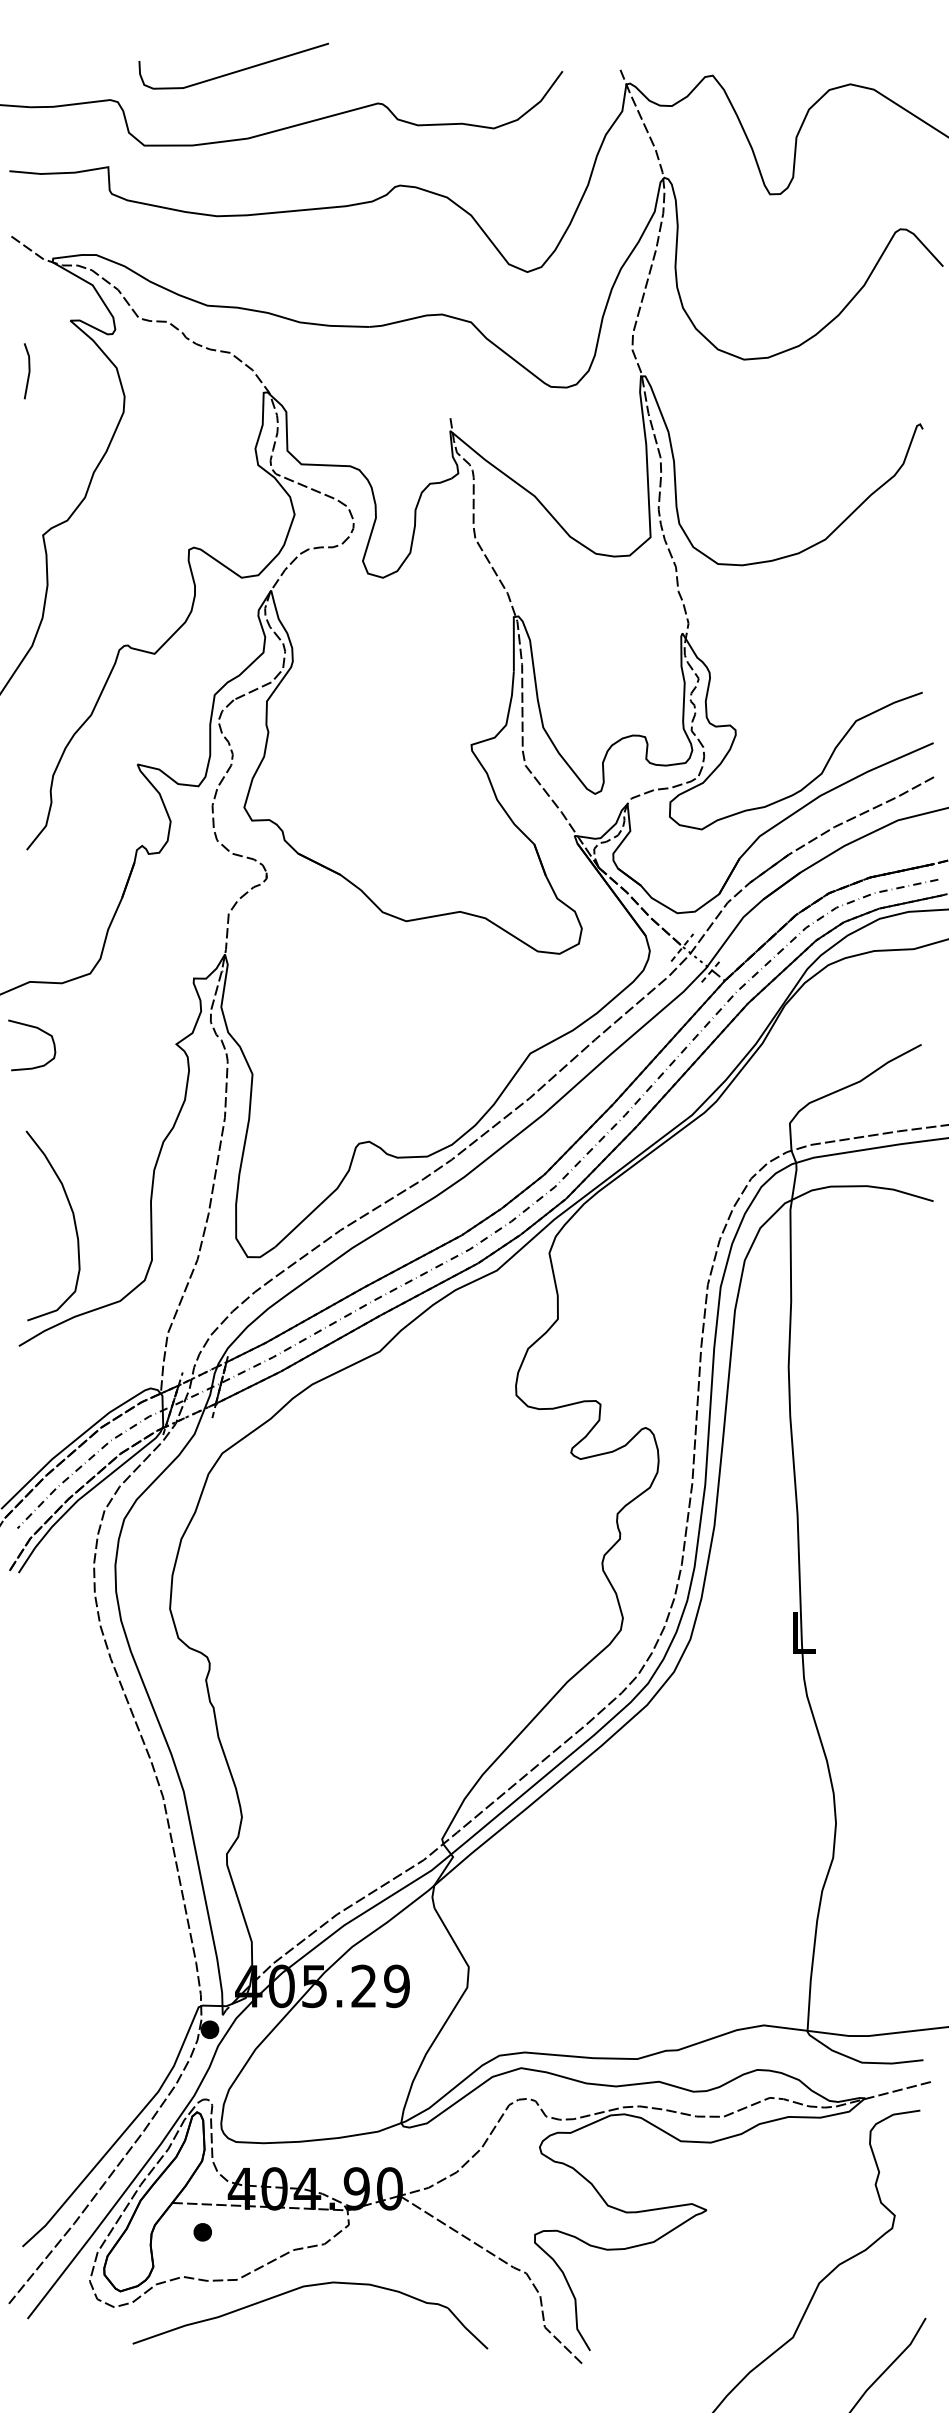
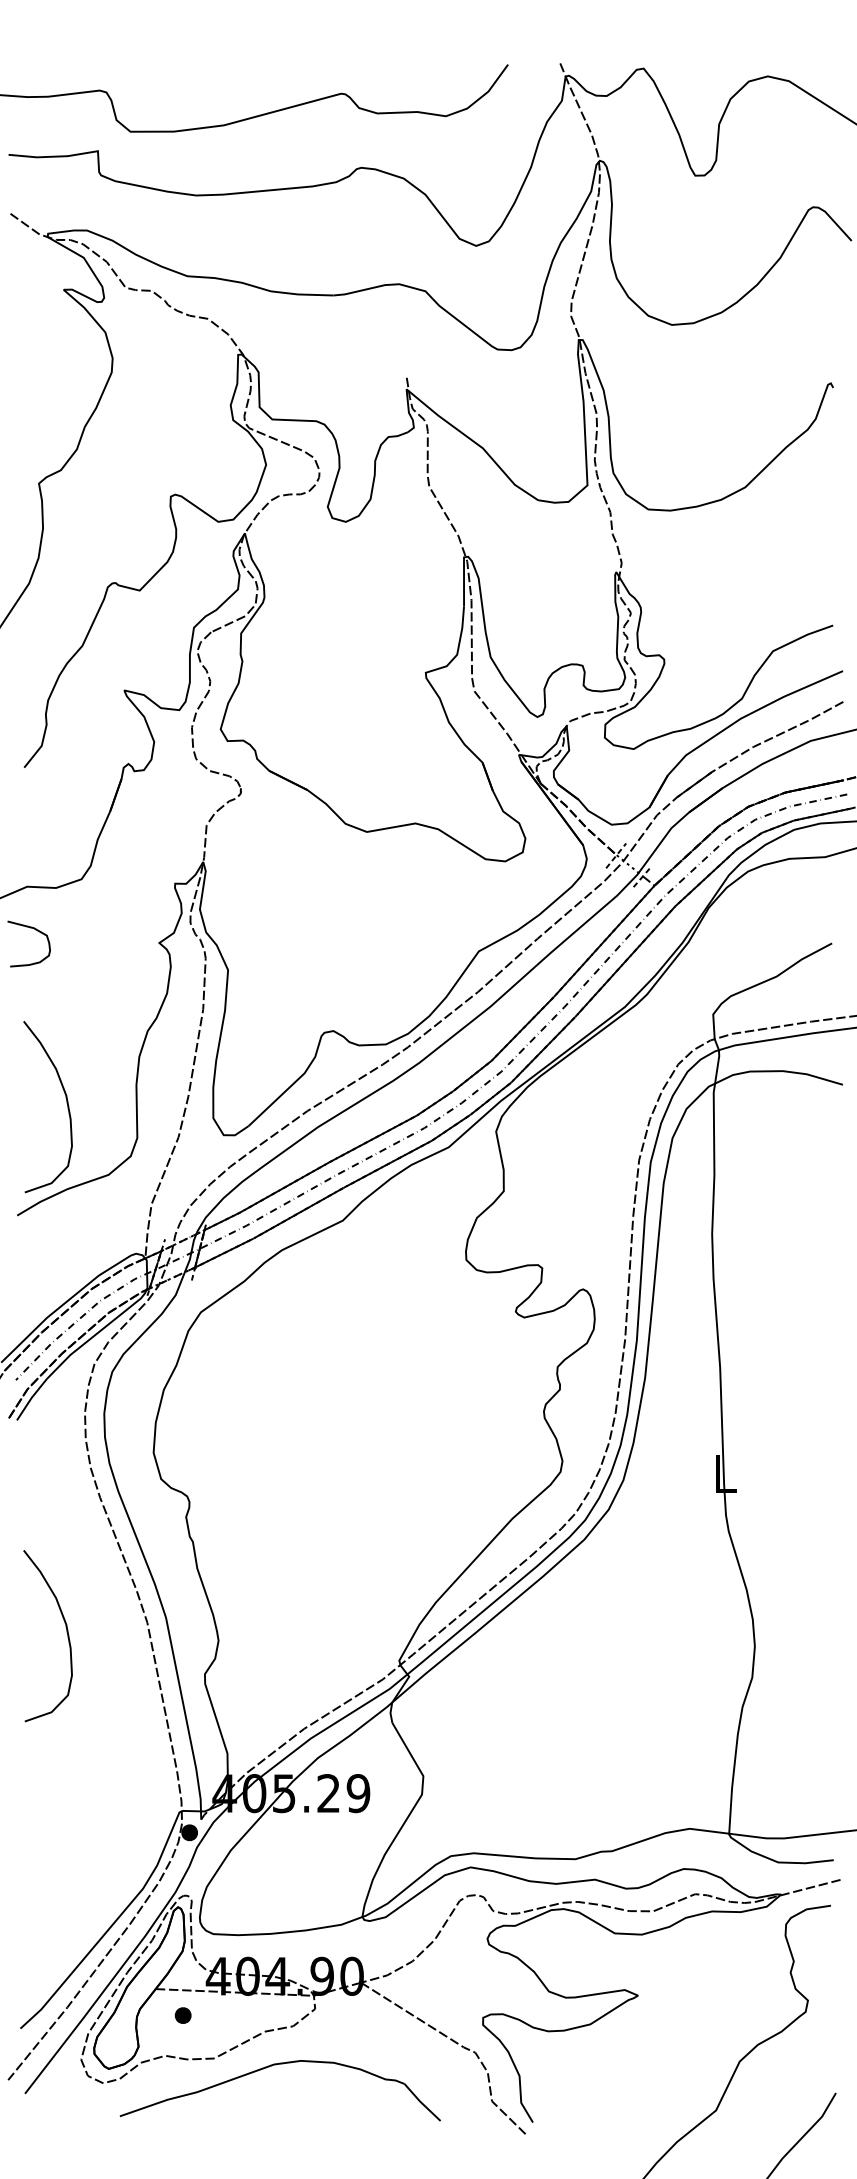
curve: (236, 70) -> (213, 63), removed
line: (28, 371) -> (25, 335), removed
curve: (73, 1807) -> (66, 1632), added

